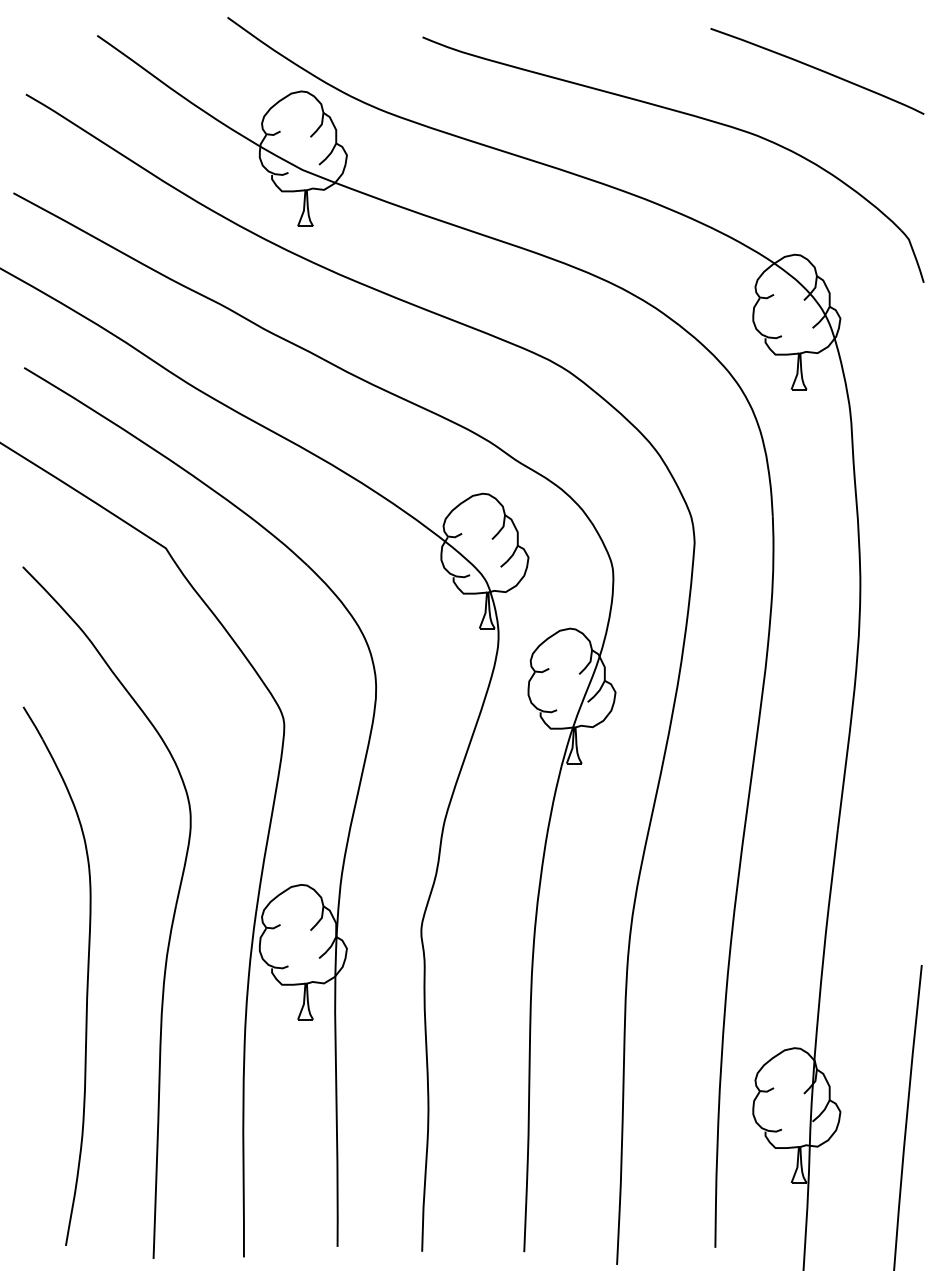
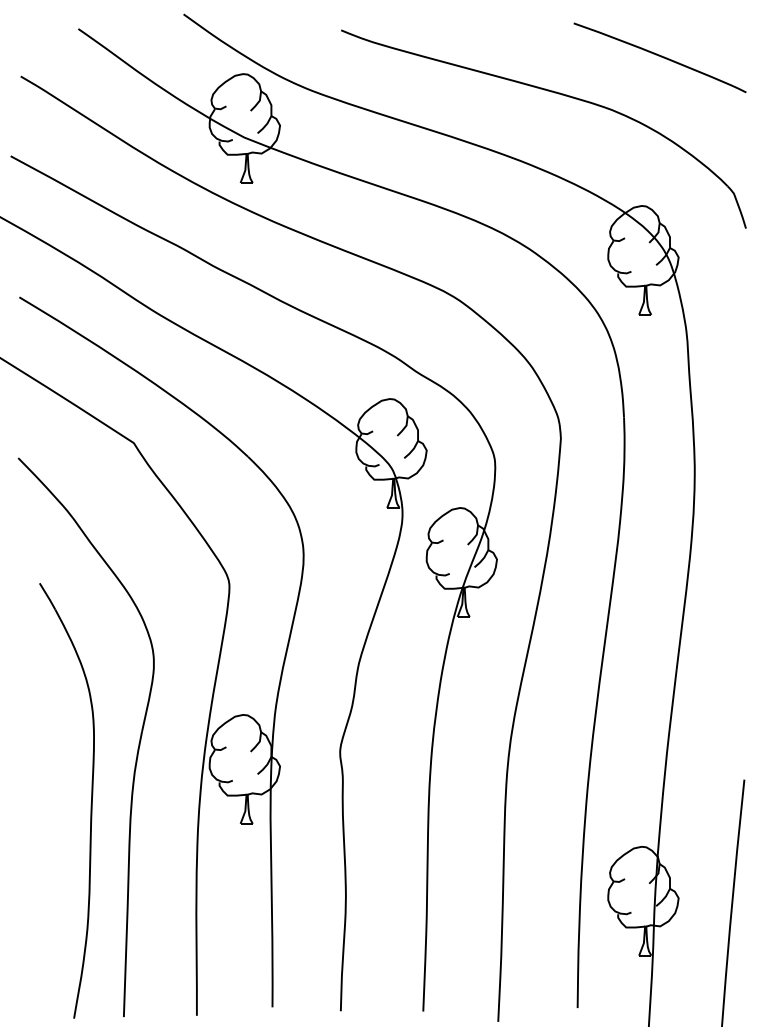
part: (86, 981) -> (90, 805), moved

